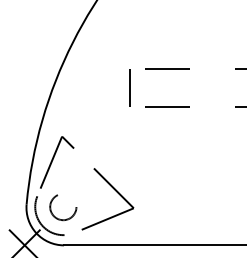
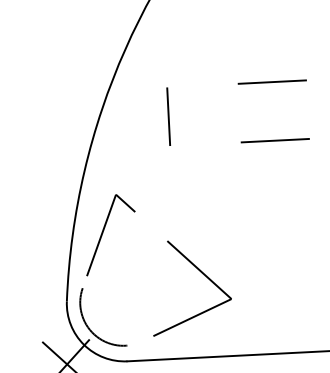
line: (129, 87) -> (168, 116), moved
circle: (63, 207) -> (123, 303), removed

